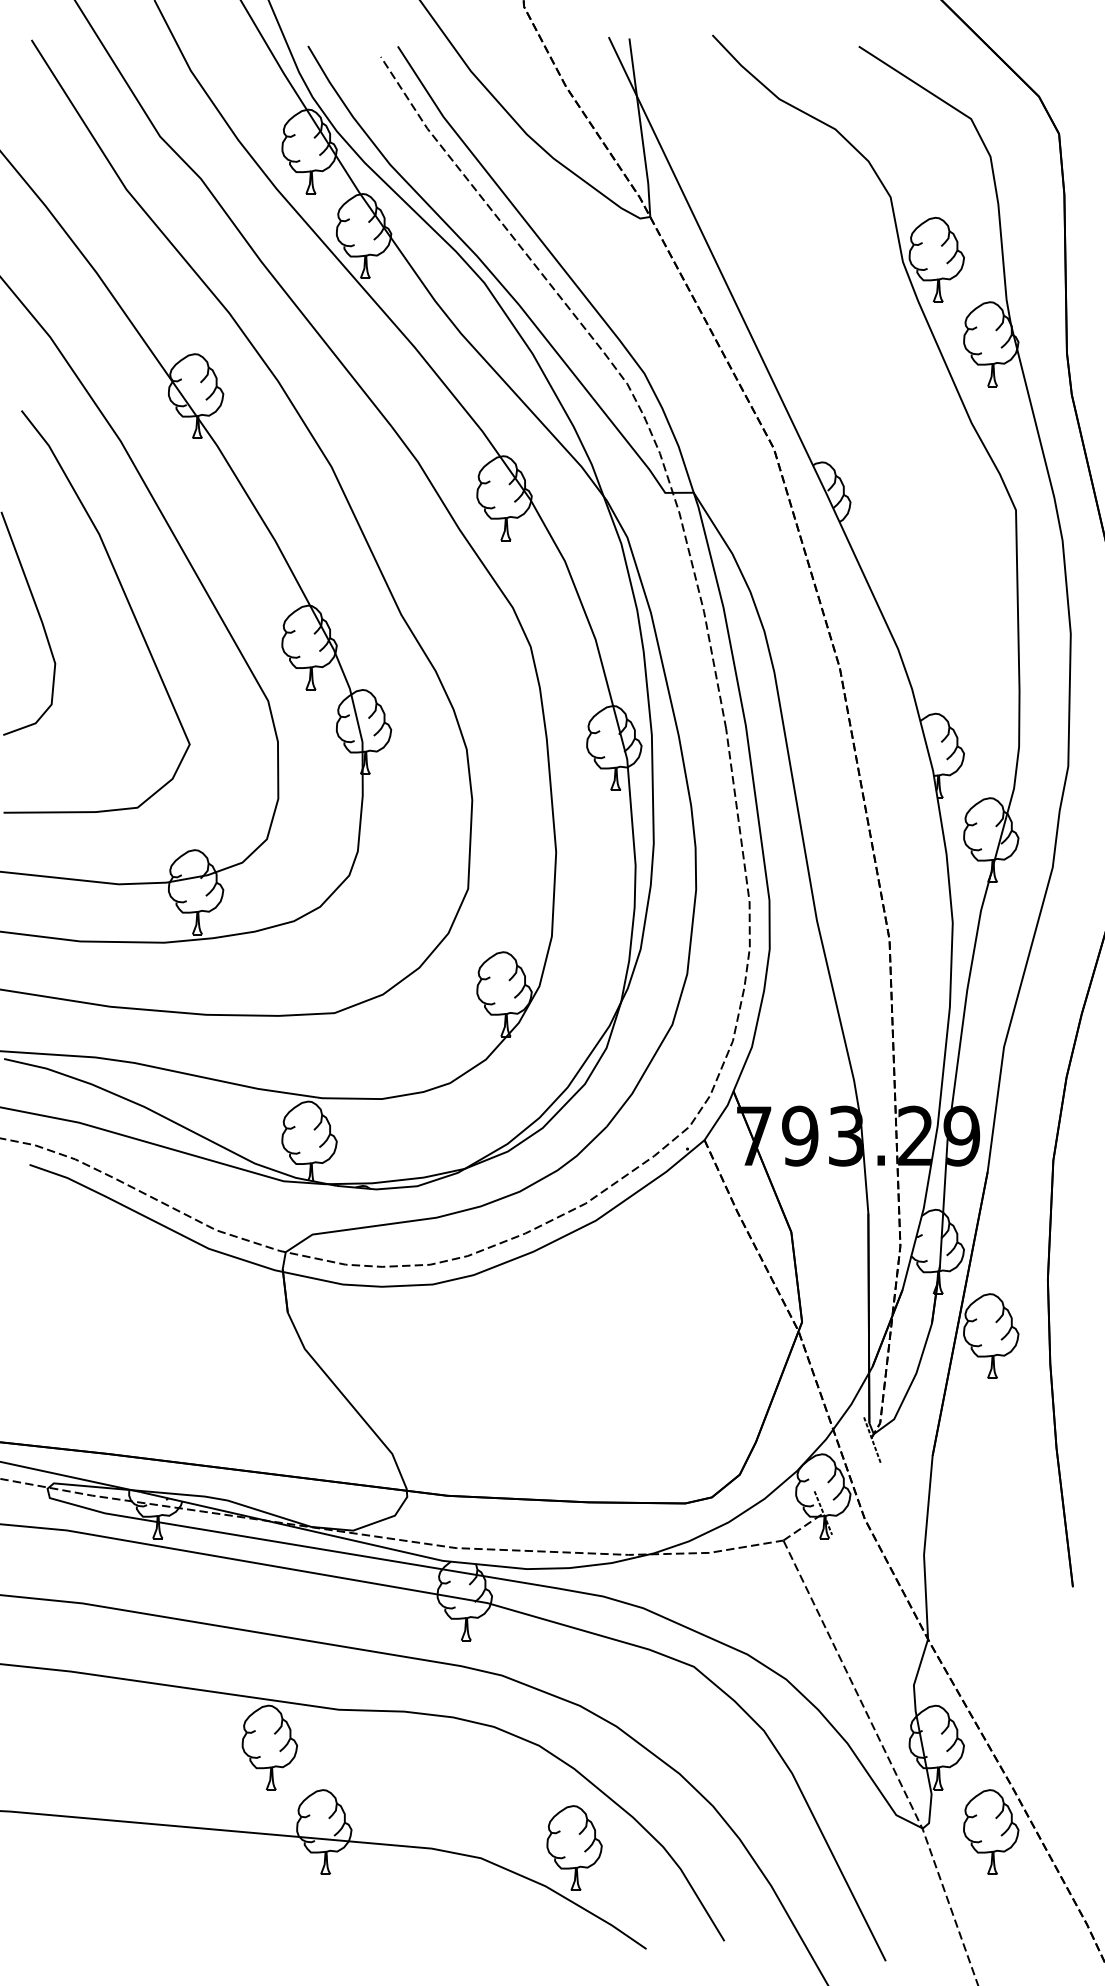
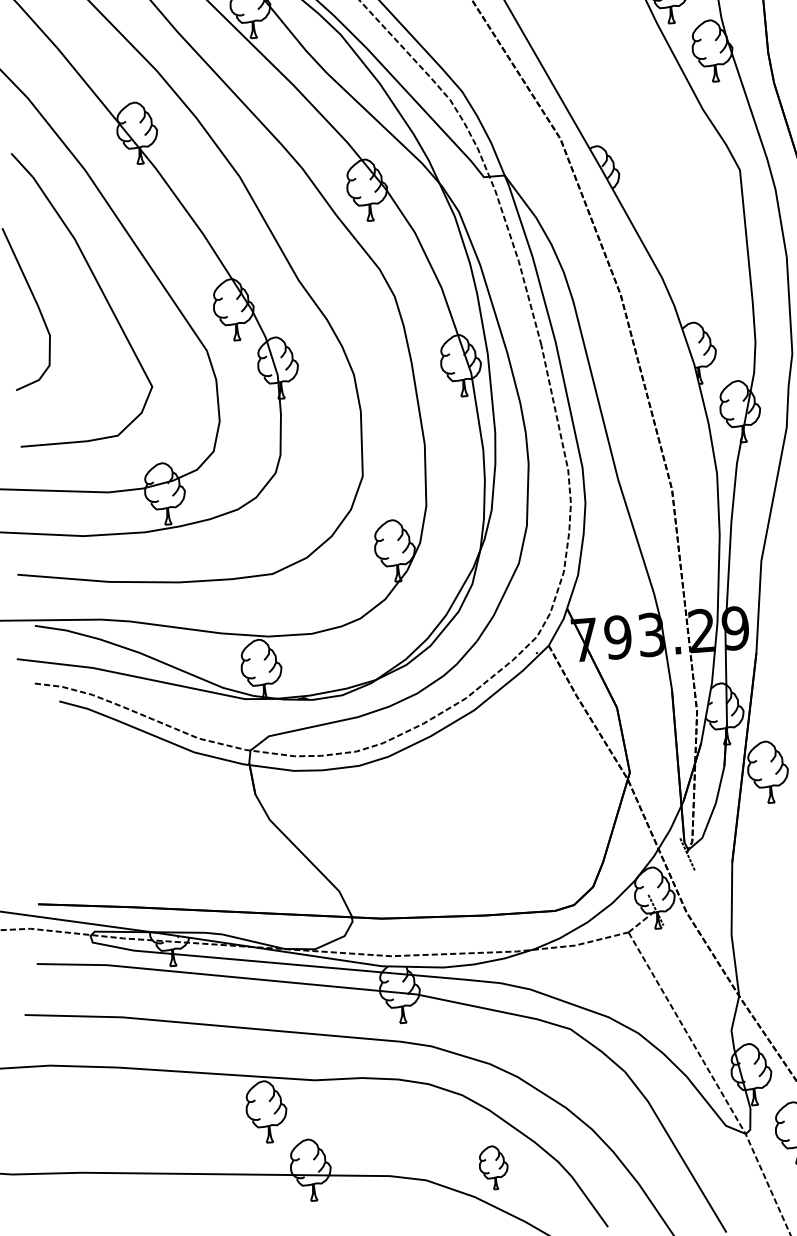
part: (574, 1847) -> (493, 1167), size x0.7

